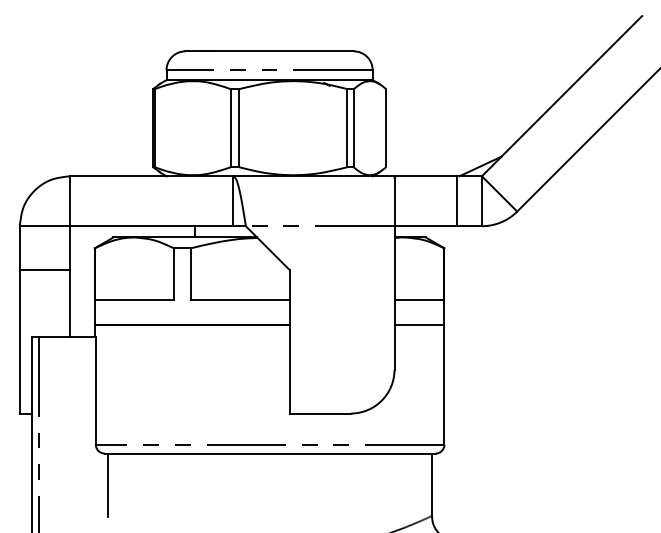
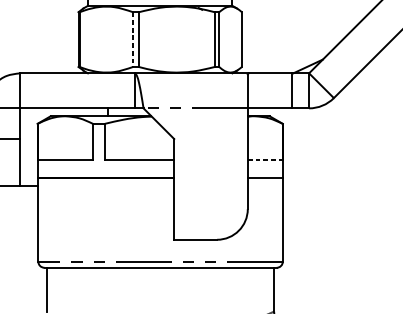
line: (230, 128) -> (132, 39), solid -> dashed
line: (419, 299) -> (265, 159), solid -> dashed

